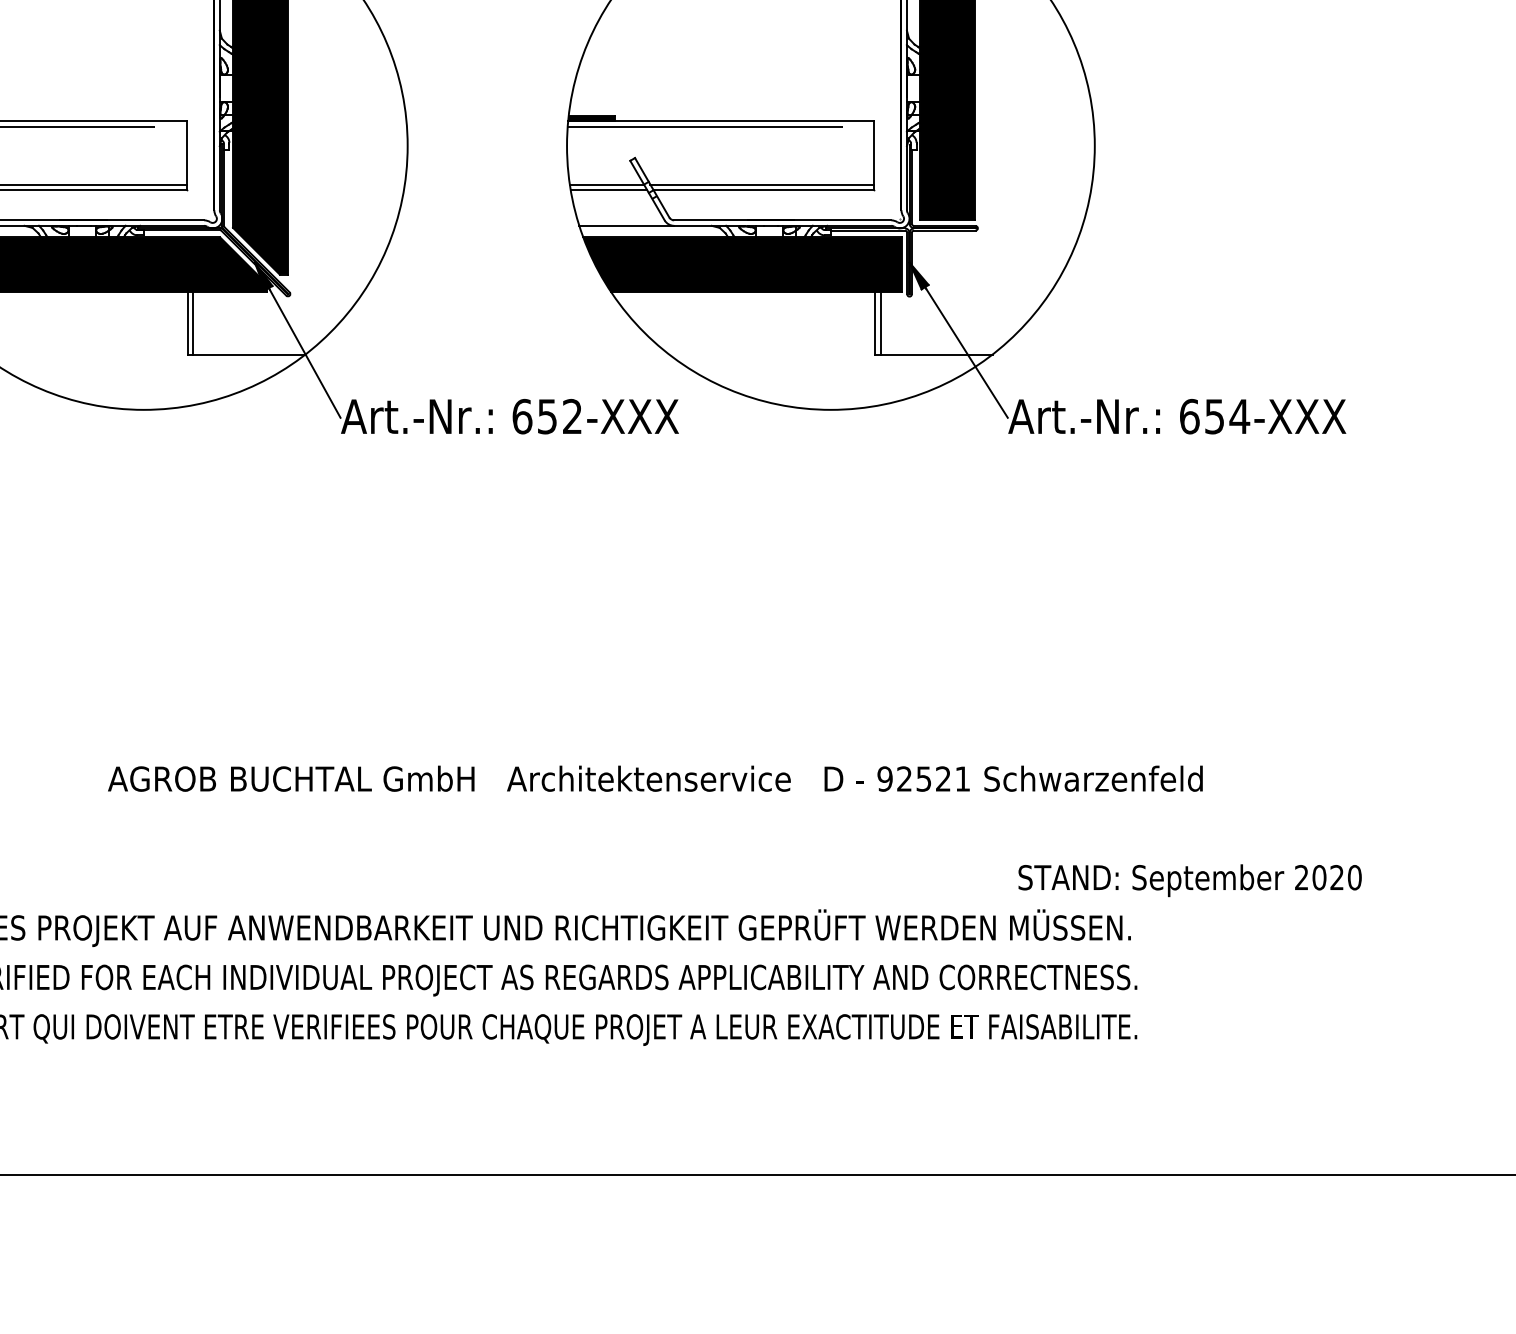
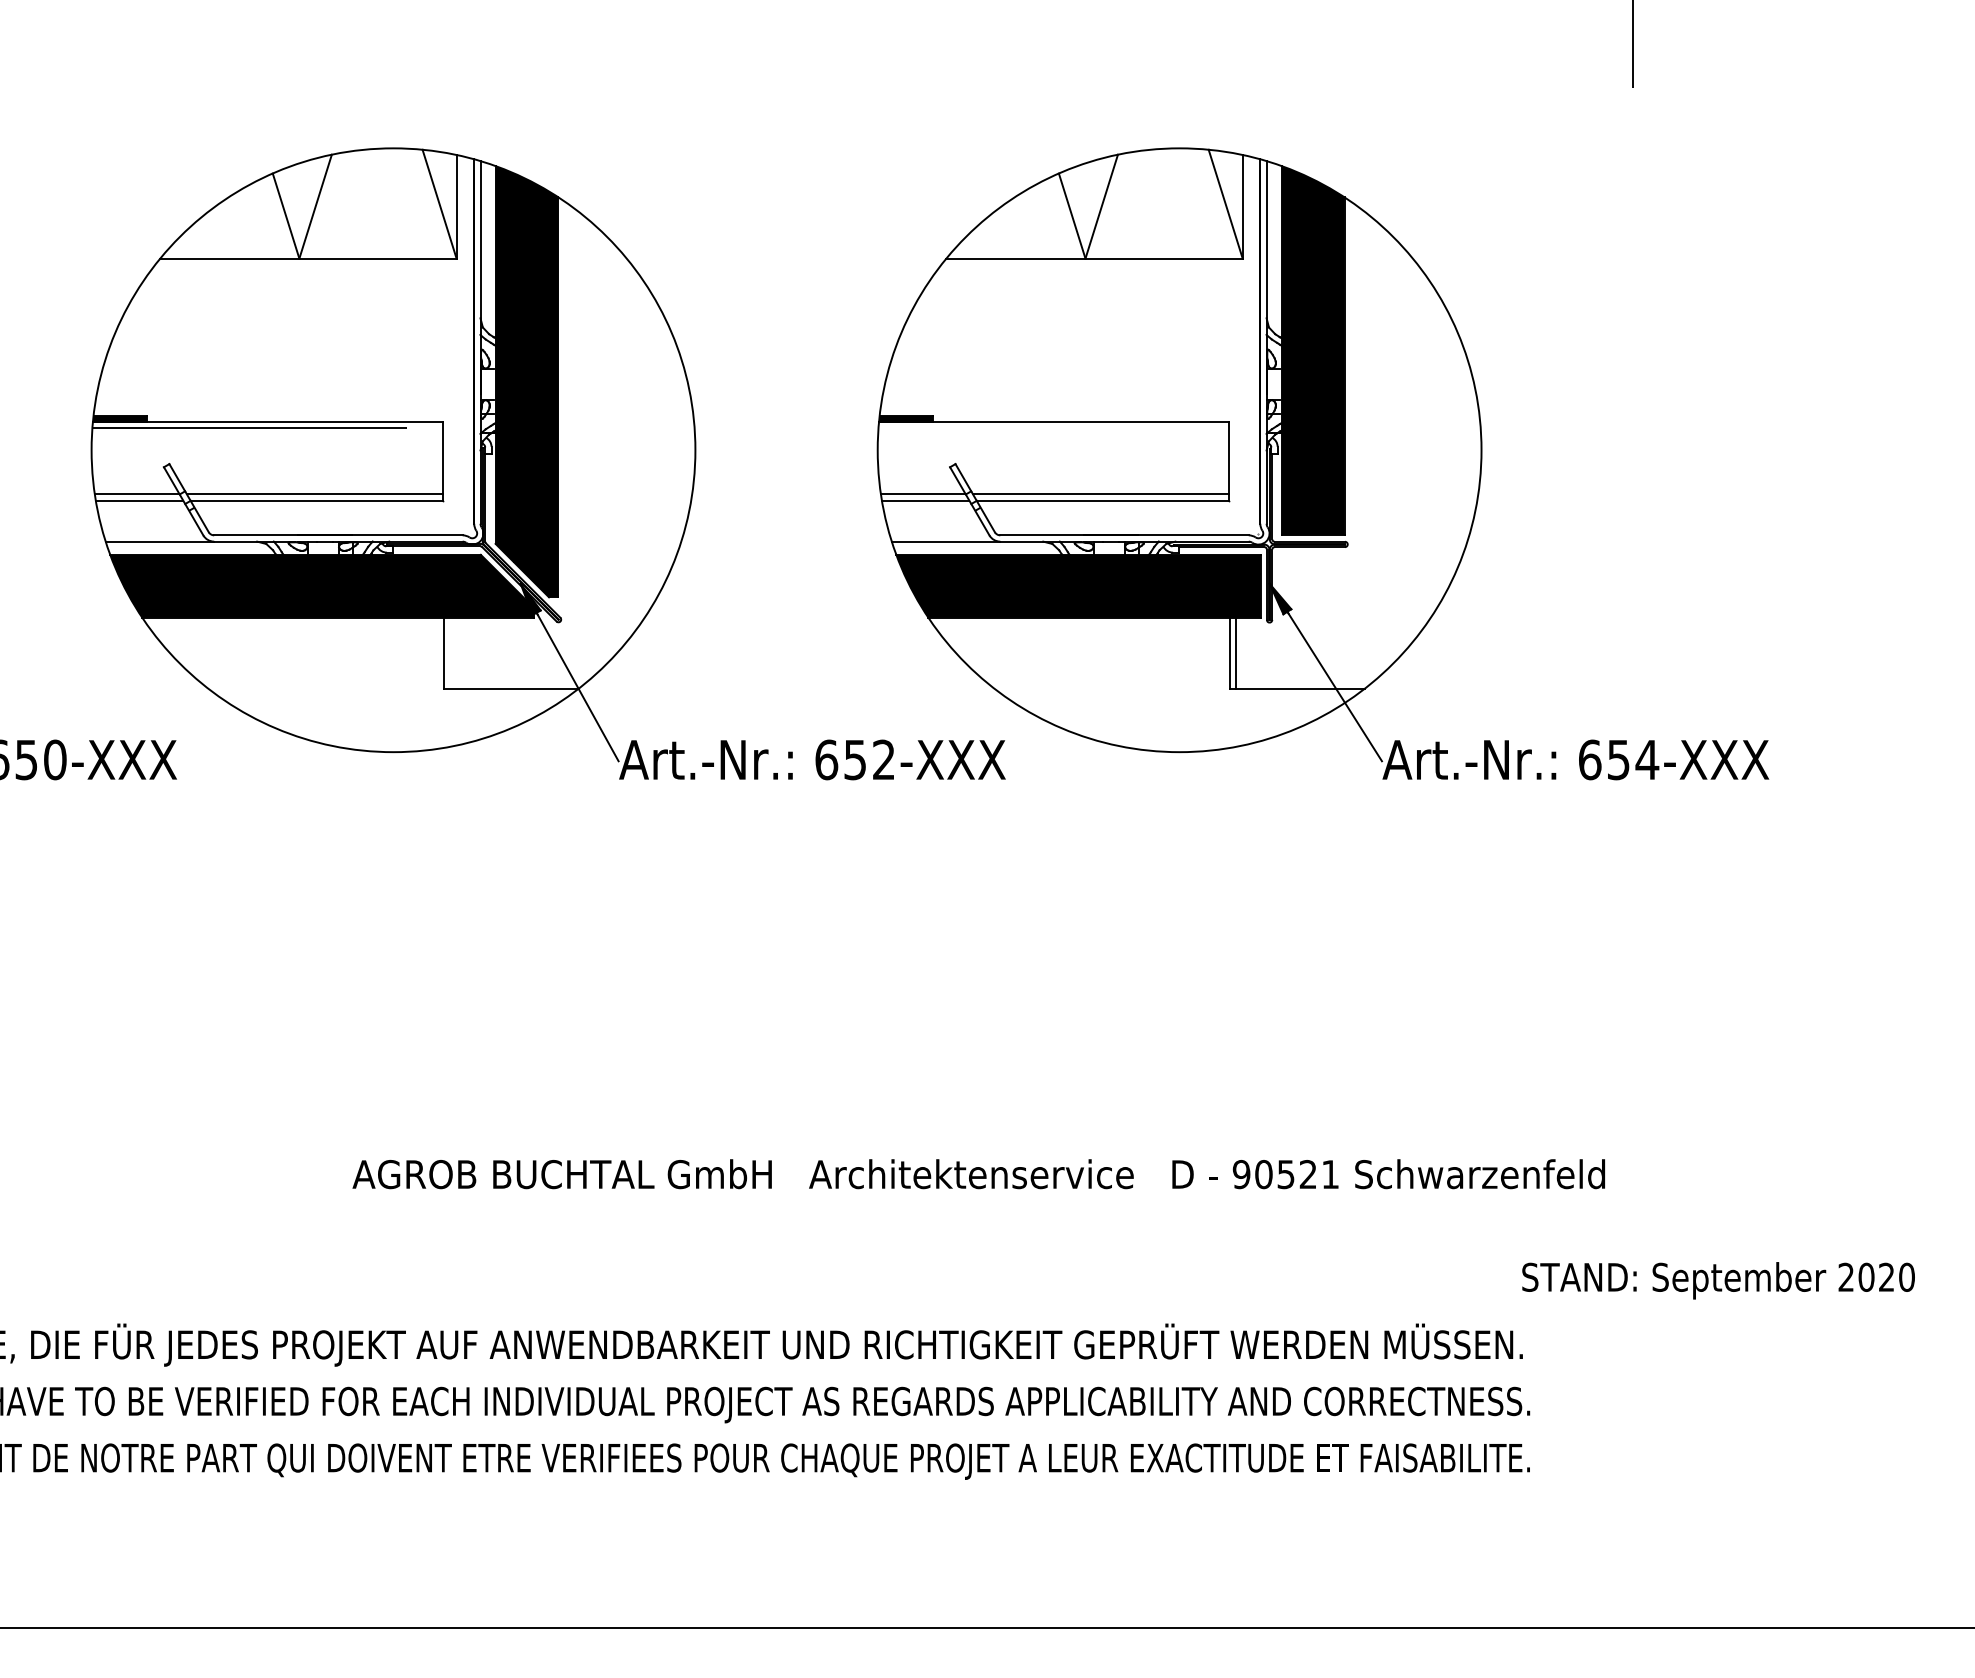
line: (720, 126) -> (1053, 428), removed
line: (193, 322) -> (450, 652), removed
text: (904, 779) -> (1263, 1174), 92521 -> 90521
text: (1190, 880) -> (1718, 1280), moved

